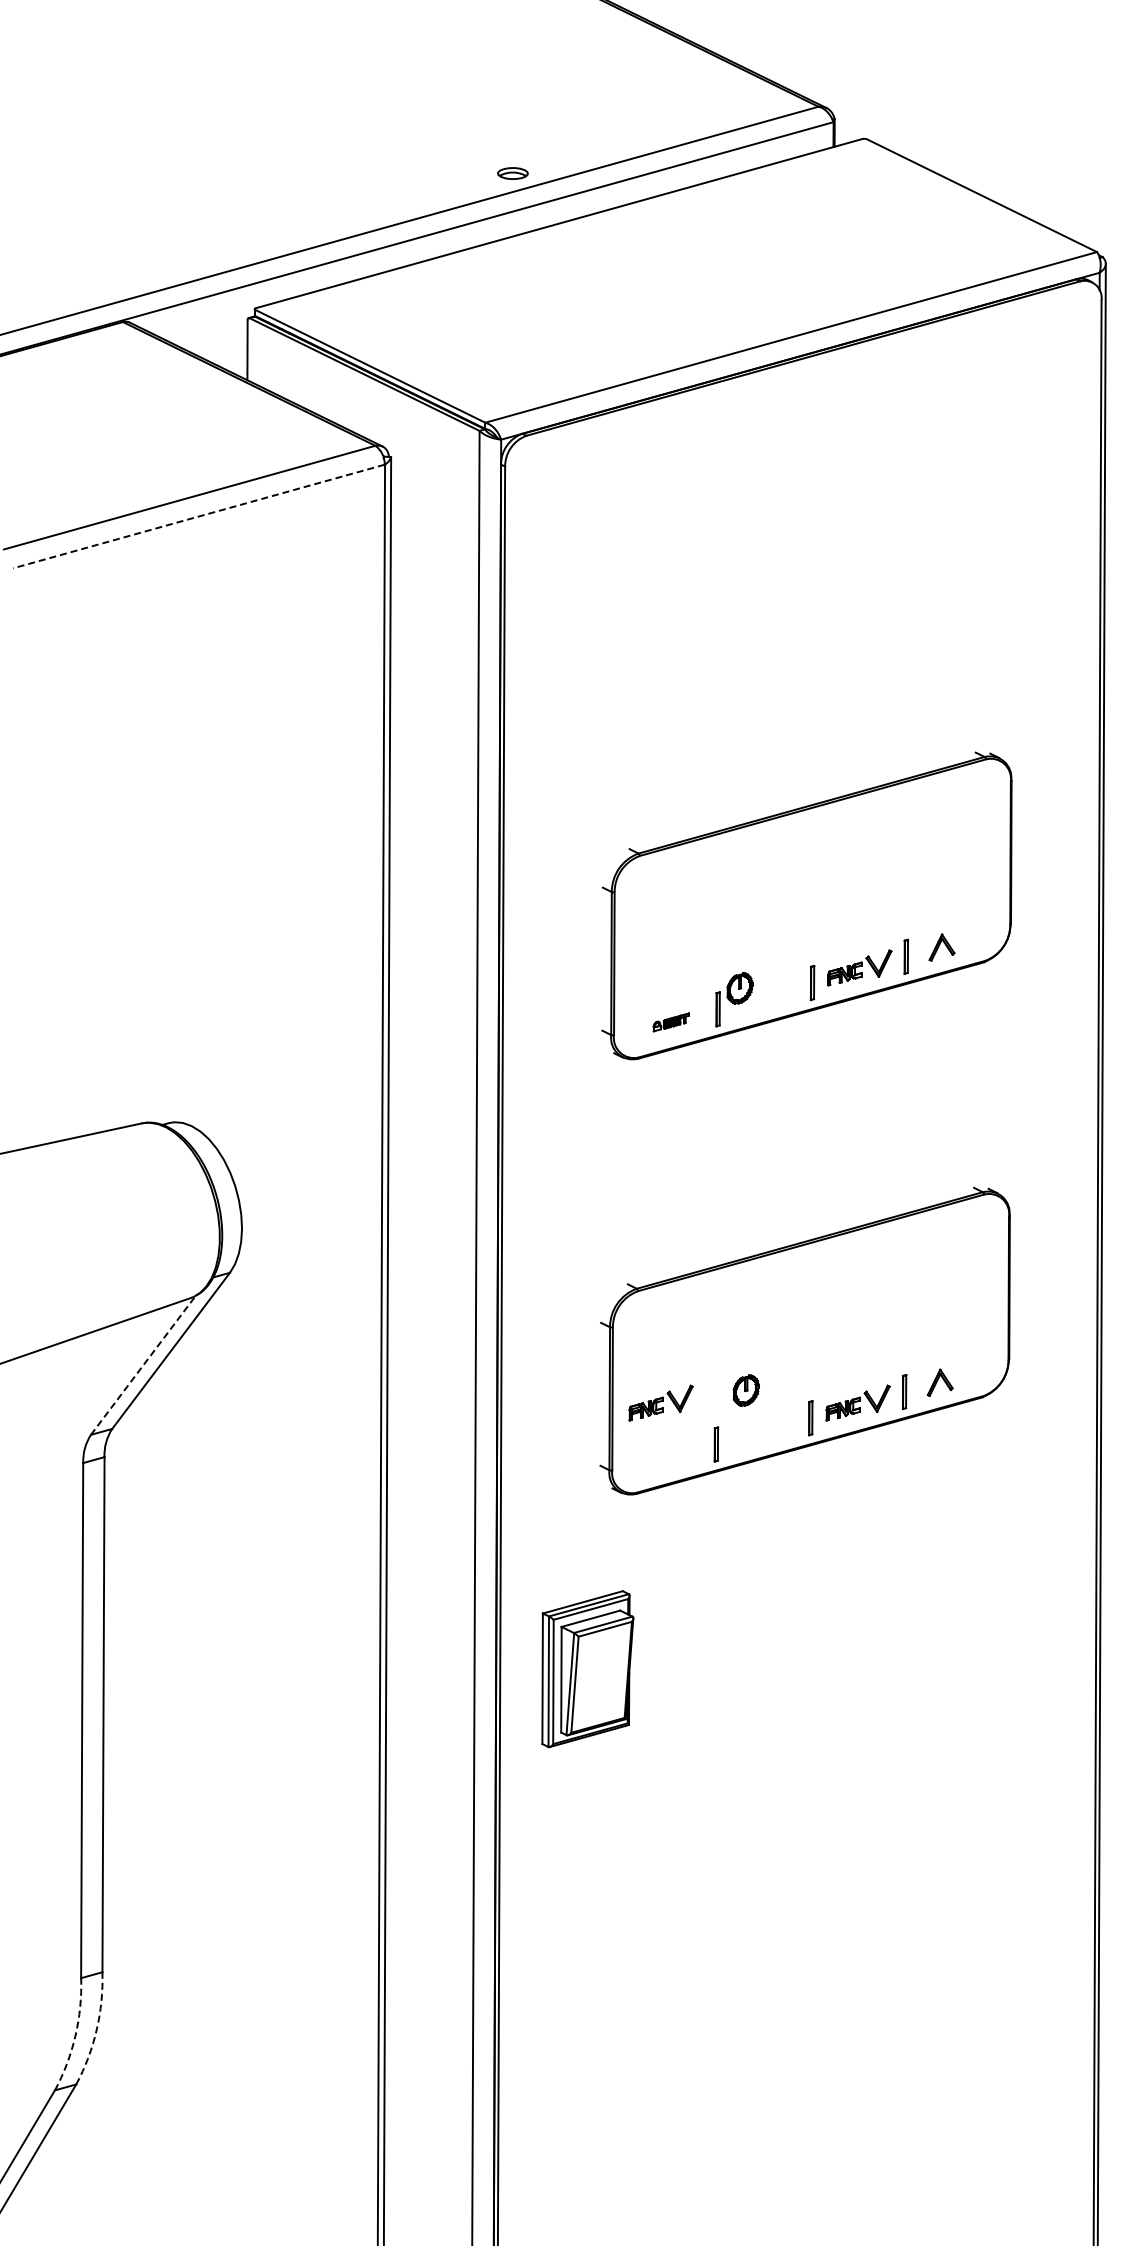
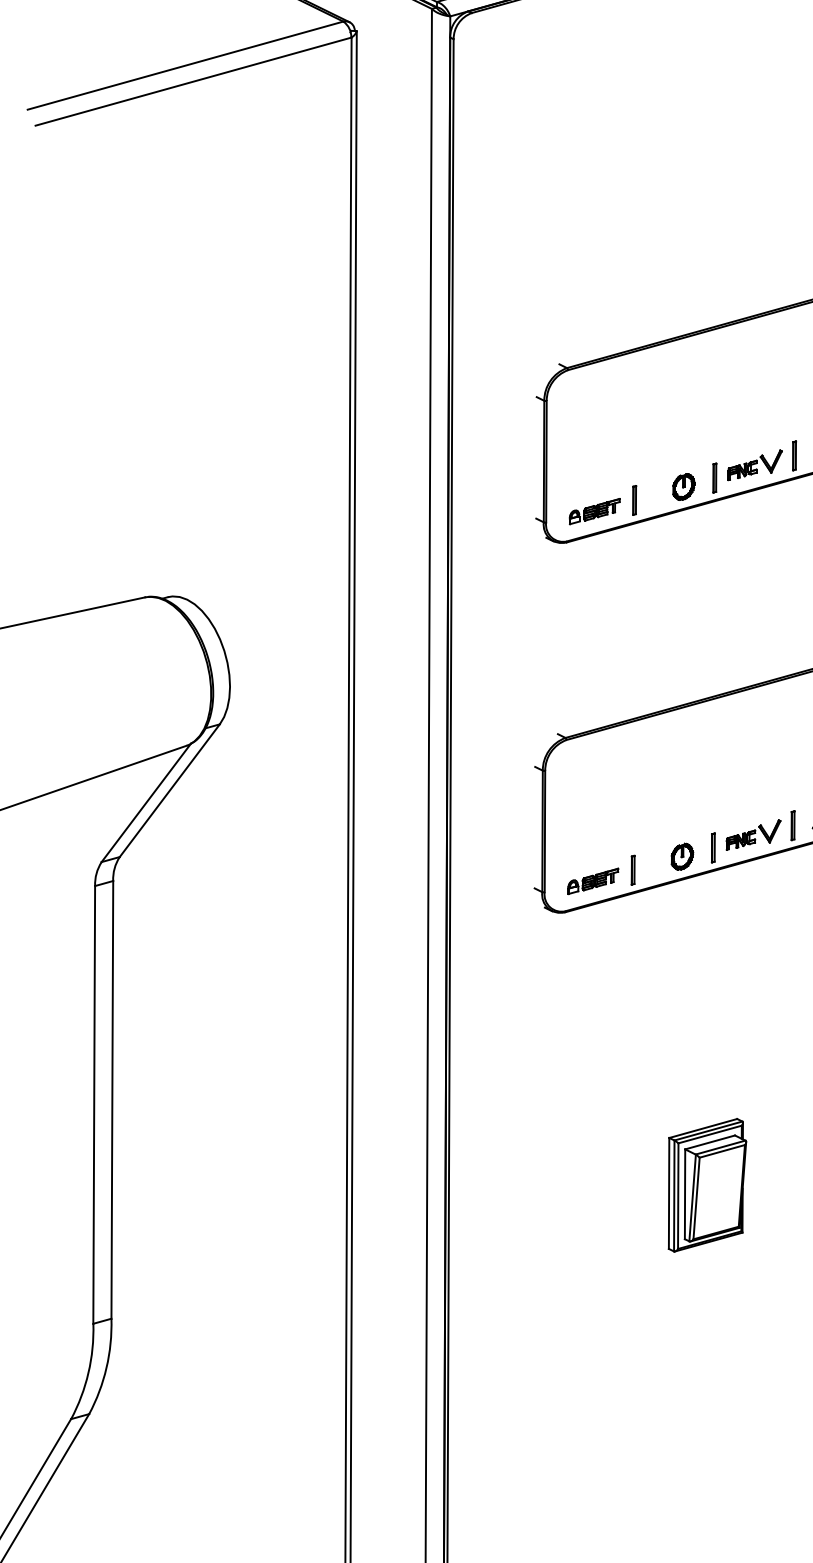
line: (198, 516) -> (193, 81), dashed -> solid
part: (739, 988) -> (683, 487), moved
part: (671, 1022) -> (595, 511), size x1.67
line: (143, 1364) -> (146, 802), dashed -> solid
part: (745, 1390) -> (681, 856), moved
part: (660, 1402) -> (585, 834), removed
part: (669, 1457) -> (593, 881), added
part: (587, 1669) -> (707, 1185), moved
arc: (96, 2030) -> (106, 1368), dashed -> solid
arc: (75, 2036) -> (88, 1373), dashed -> solid

